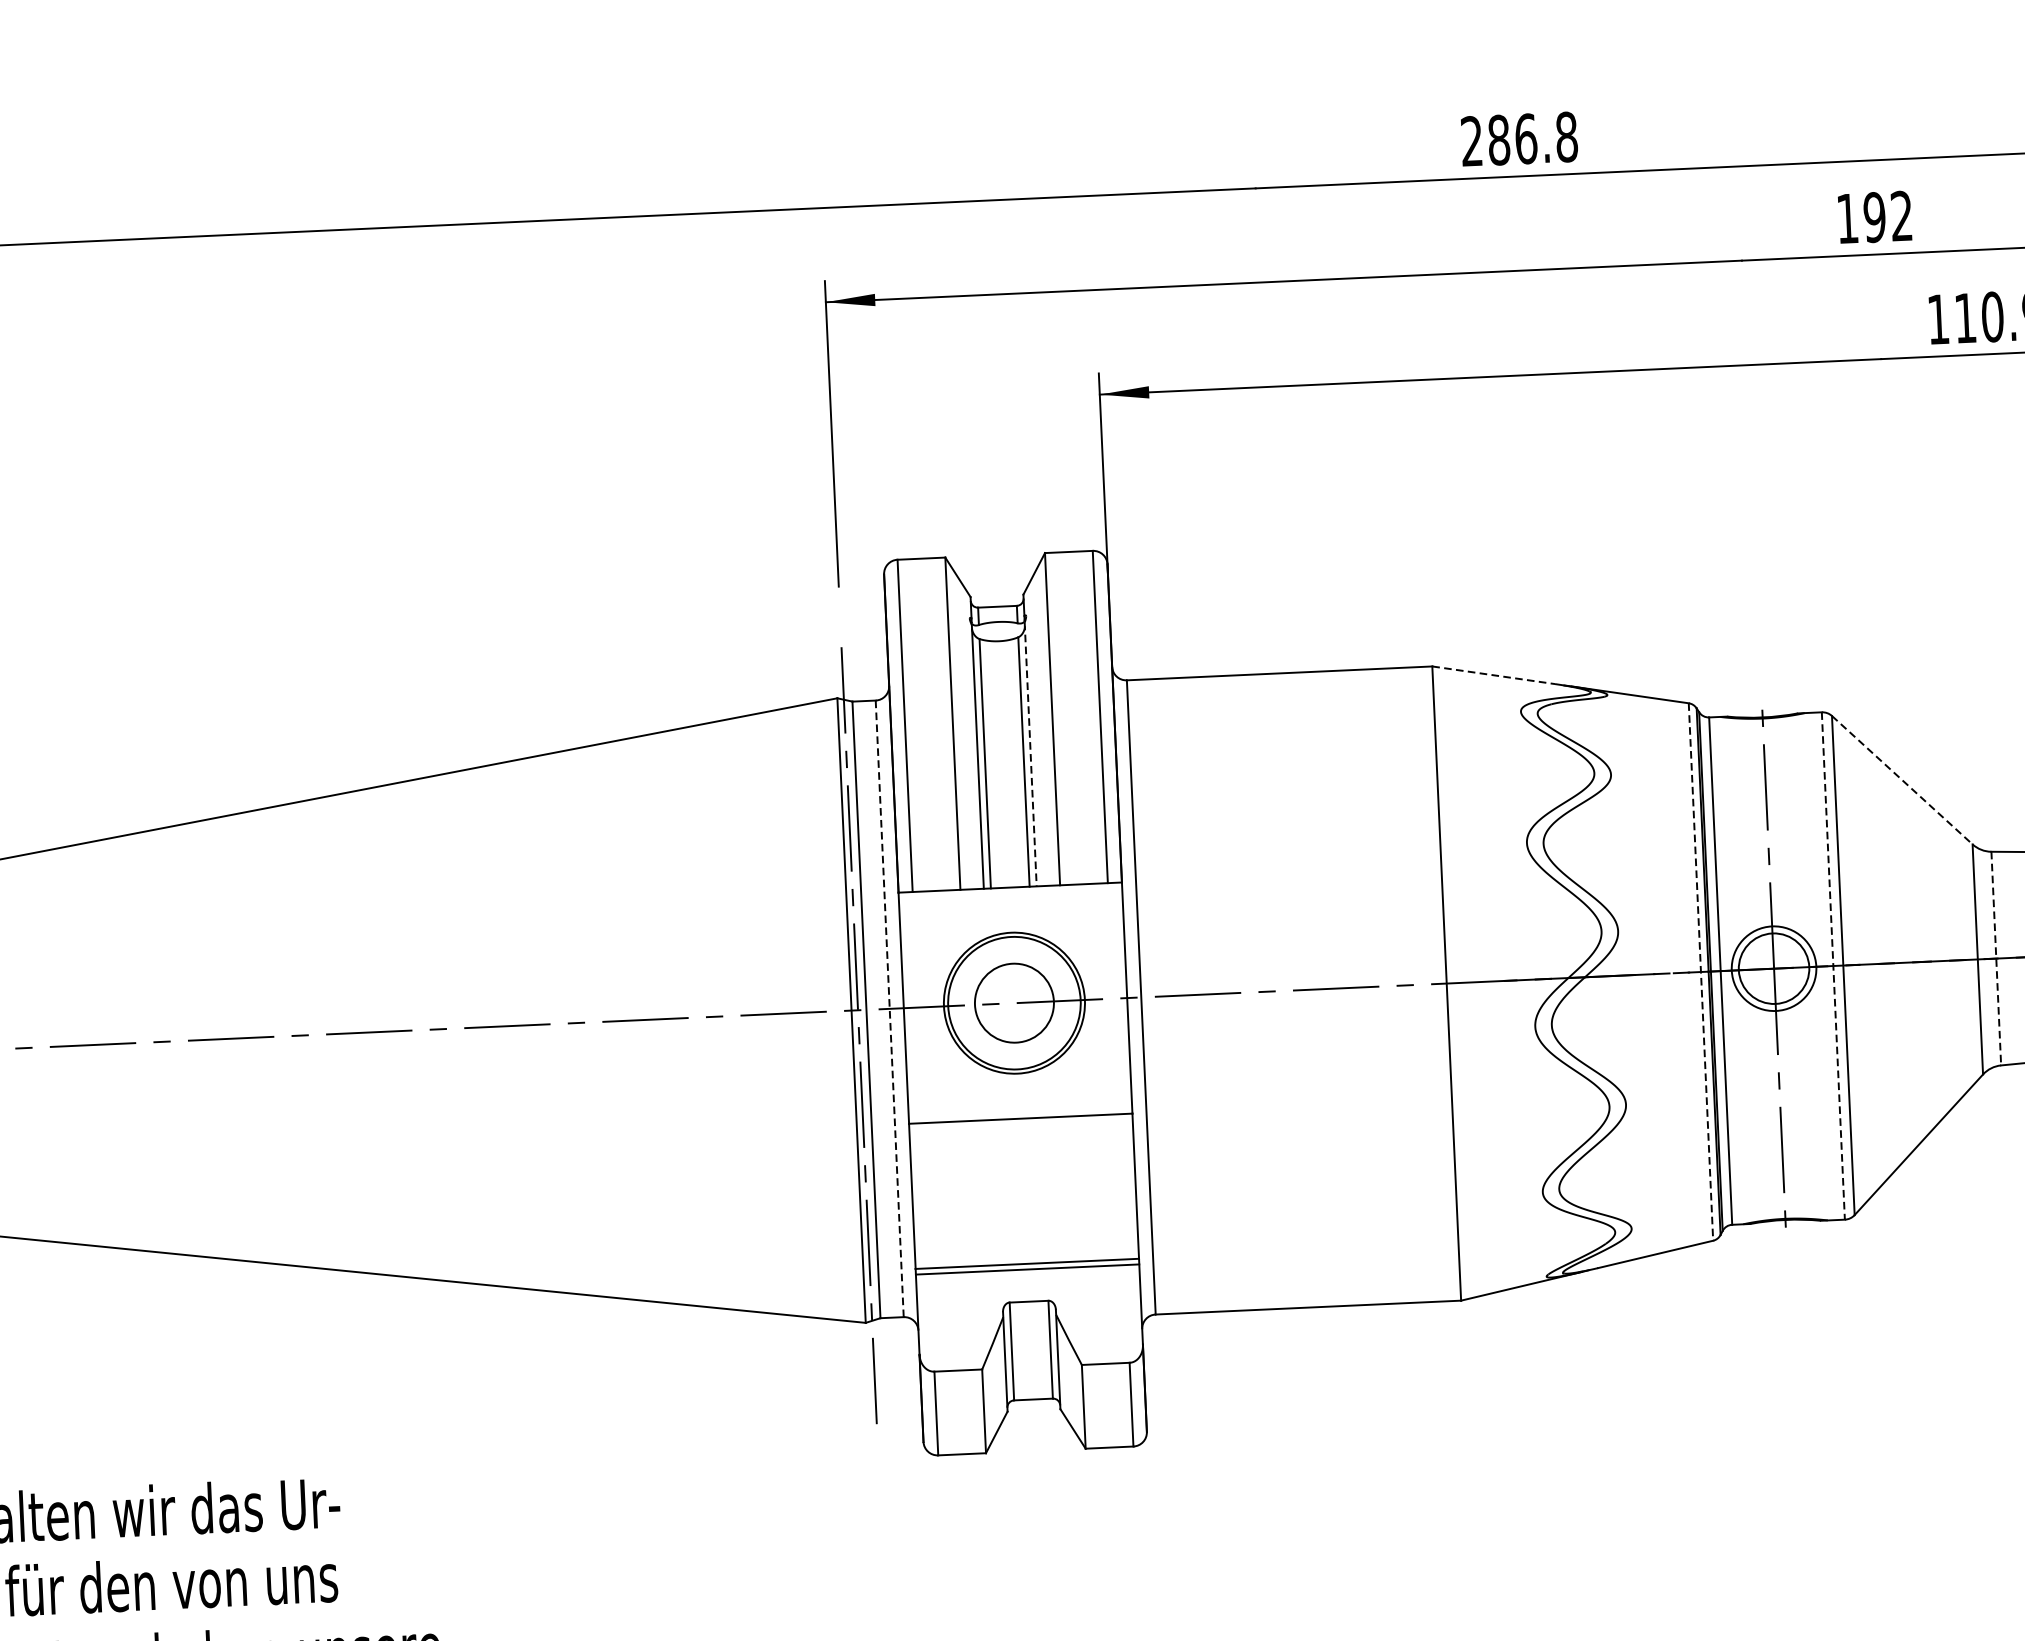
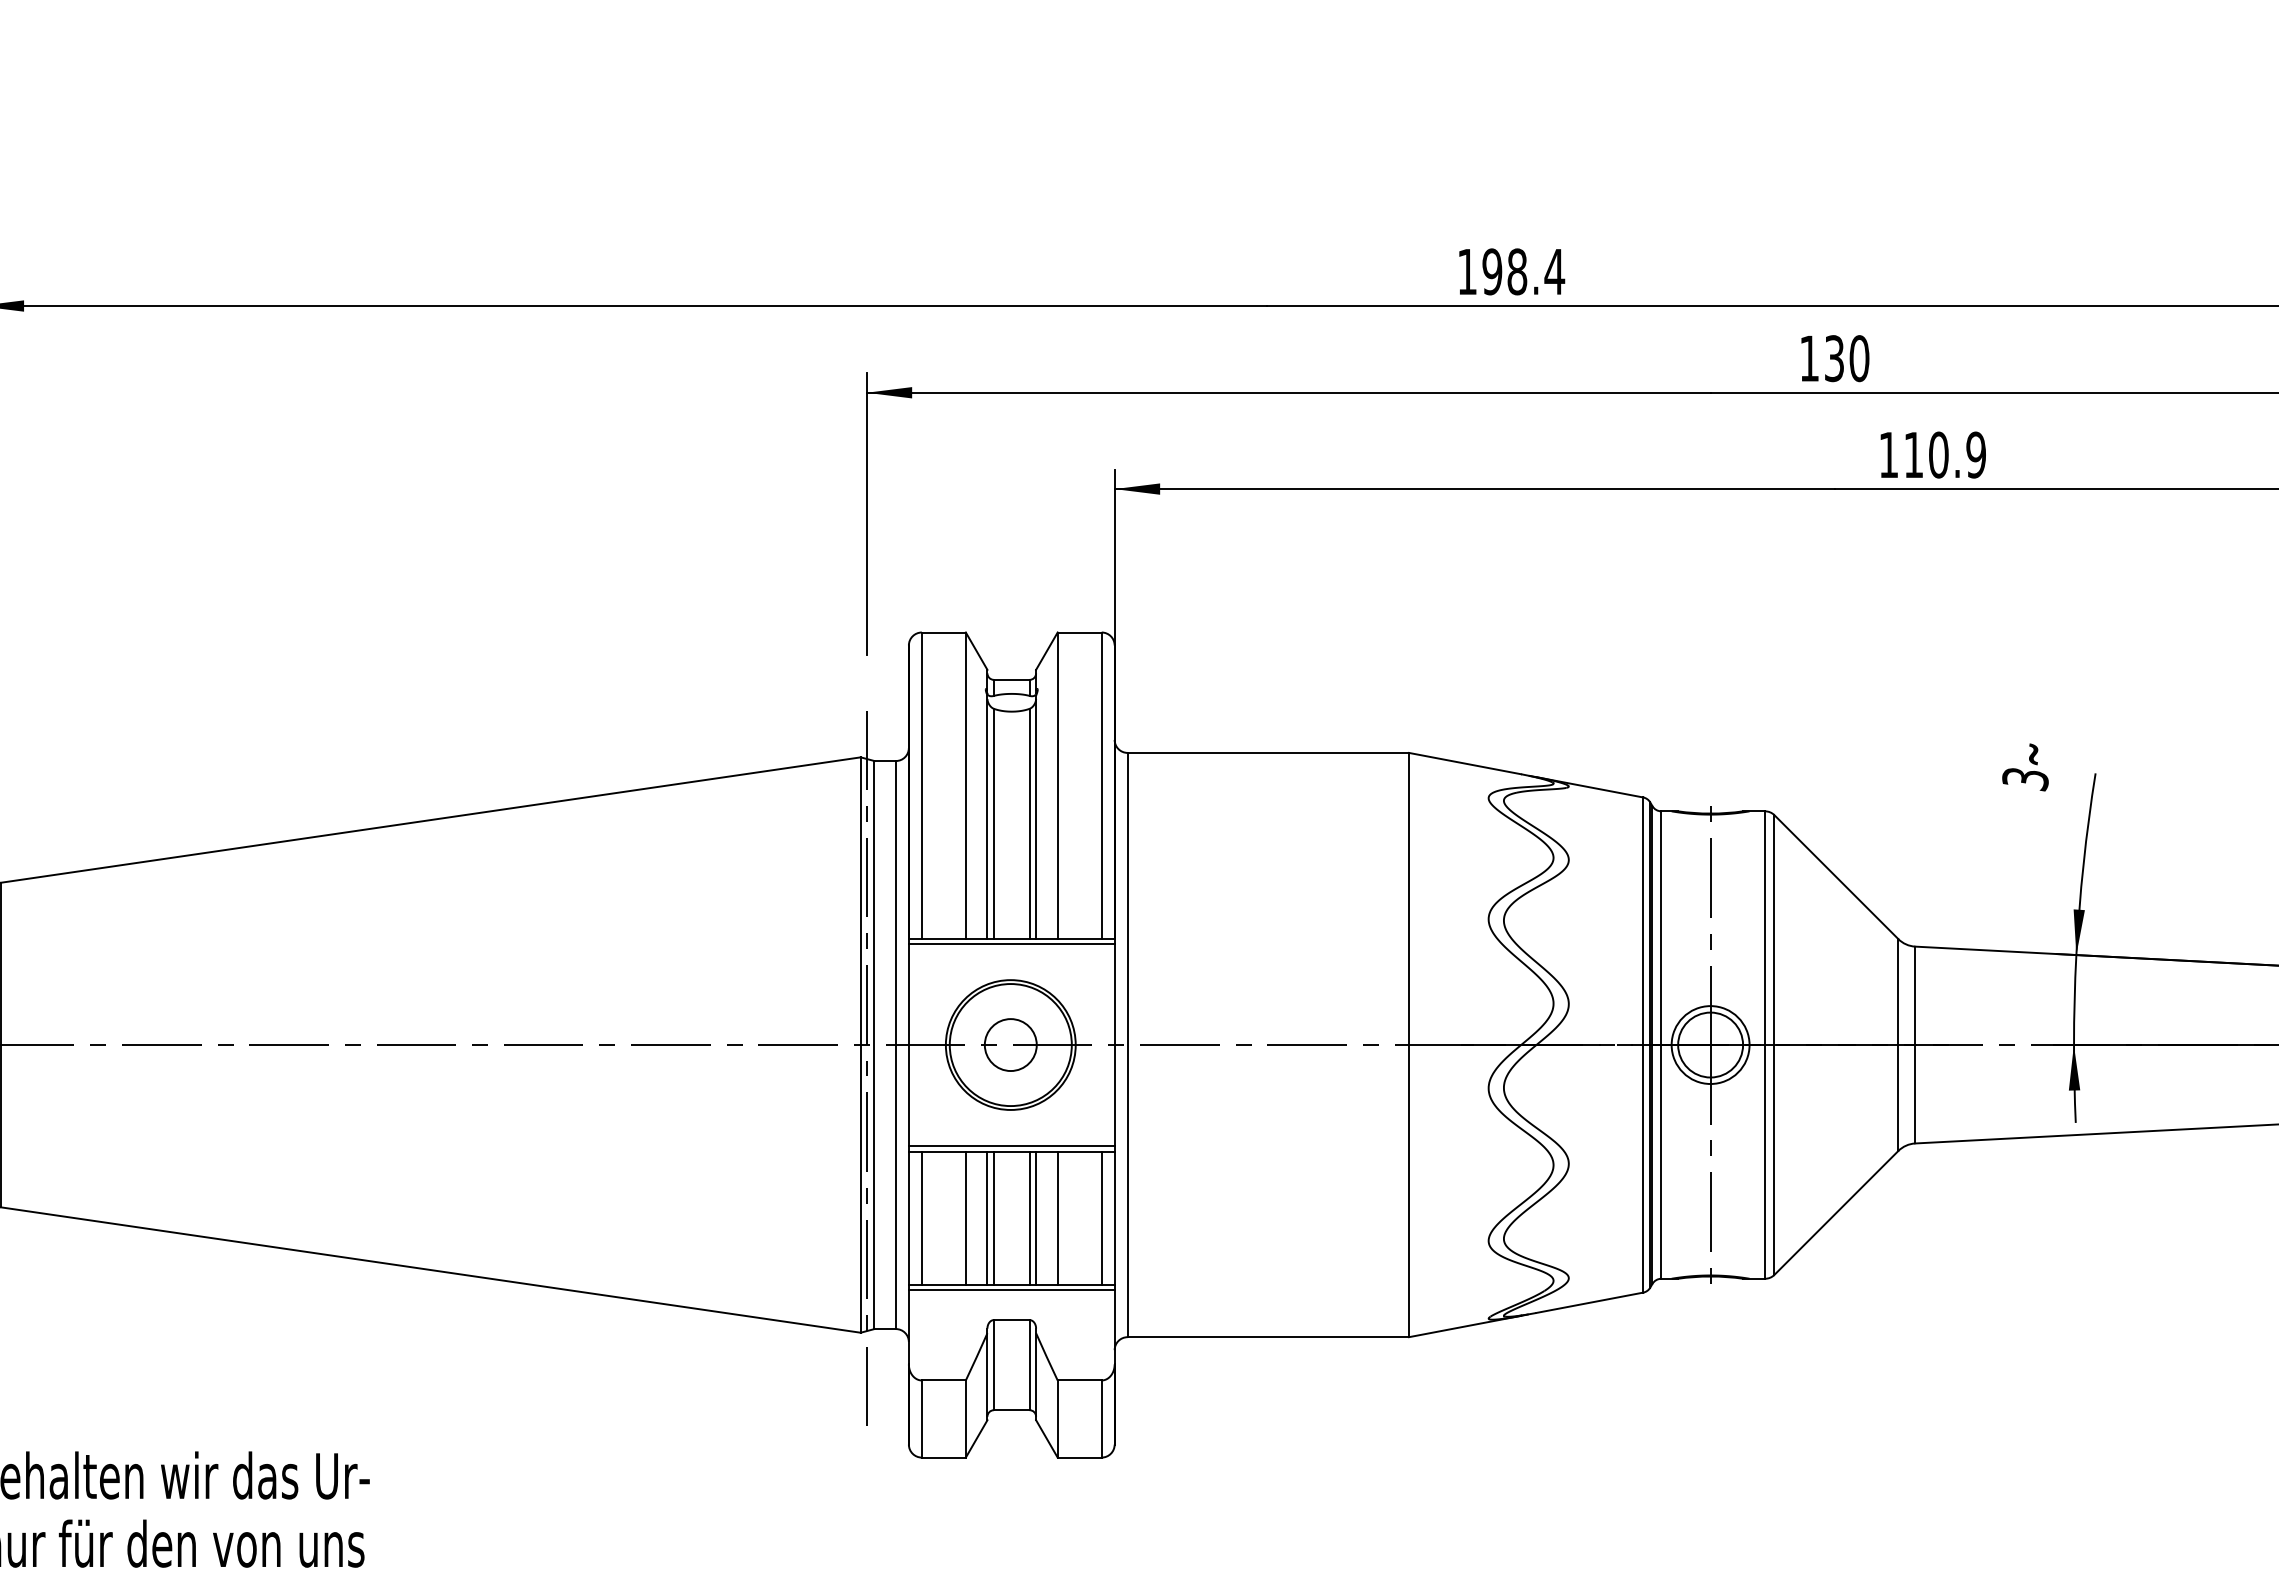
text: (1519, 138) -> (1511, 271), 286.8 -> 198.4
text: (1887, 216) -> (1846, 358), 192 -> 130
line: (1494, 675) -> (1465, 763), dashed -> solid
line: (1031, 754) -> (1036, 817), dashed -> solid
line: (1902, 780) -> (1836, 877), dashed -> solid
line: (1010, 892) -> (1011, 943), added
line: (1996, 959) -> (1915, 1045), dashed -> solid
line: (1833, 966) -> (1765, 1045), dashed -> solid
line: (1701, 972) -> (1643, 1045), dashed -> solid
circle: (1014, 1003) -> (1010, 1045), size x0.71
line: (889, 1009) -> (895, 1045), dashed -> solid
line: (1020, 1113) -> (1011, 1146), added
line: (1121, 1186) -> (1101, 1218), added
line: (1073, 1189) -> (1057, 1218), added
line: (1043, 1190) -> (1029, 1218), added
line: (1050, 1190) -> (1036, 1218), added
line: (997, 1192) -> (987, 1218), added
line: (1004, 1192) -> (993, 1218), added
line: (973, 1193) -> (965, 1218), added
line: (926, 1195) -> (921, 1218), added

